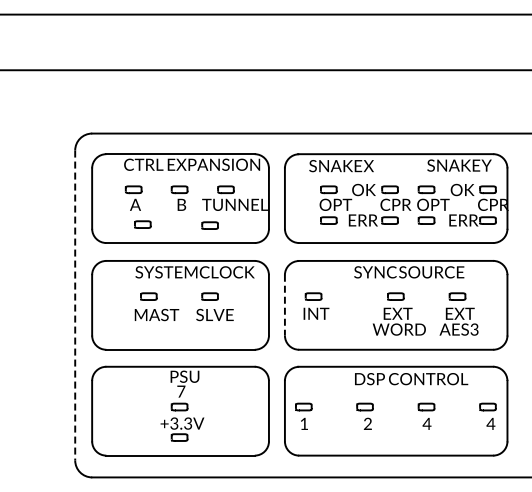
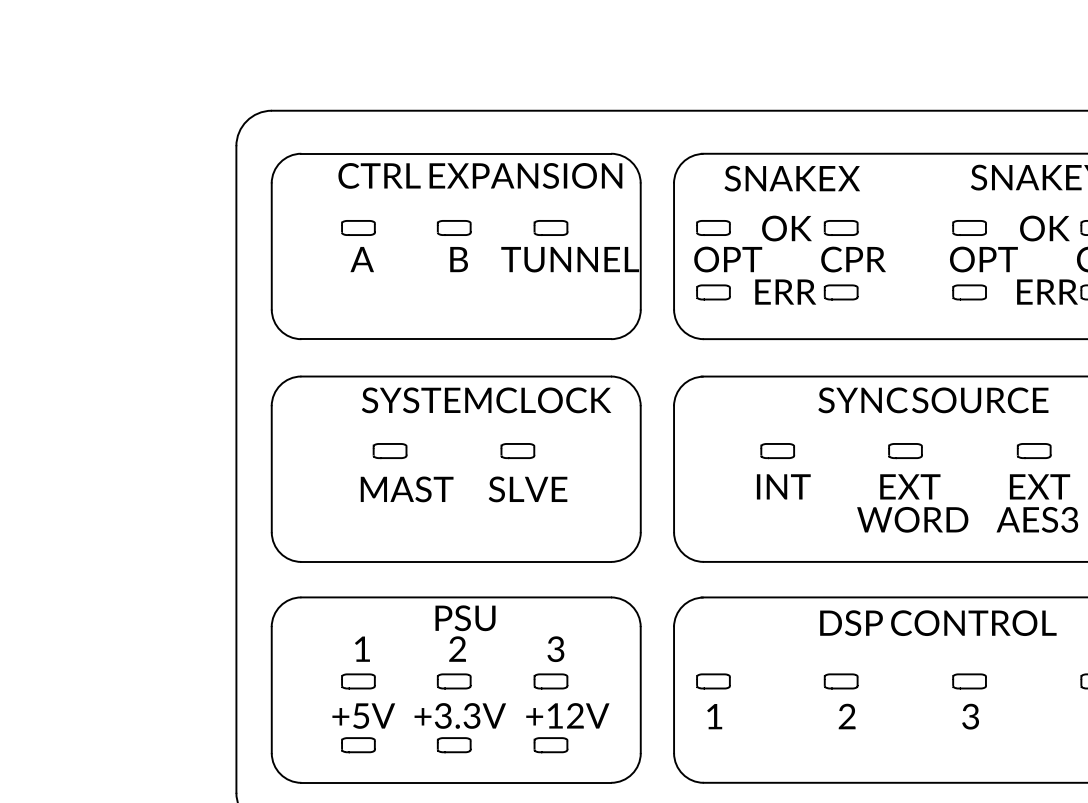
part: (364, 214) -> (787, 279), moved
part: (142, 224) -> (376, 300), removed
part: (209, 225) -> (516, 302), removed
line: (75, 305) -> (237, 469), dashed -> solid
line: (284, 305) -> (673, 469), dashed -> solid
part: (316, 305) -> (783, 469), moved
text: (181, 391) -> (458, 648), 7 -> 2
part: (135, 413) -> (362, 694), added
part: (233, 413) -> (566, 694), added
text: (426, 423) -> (969, 715), 4 -> 3

